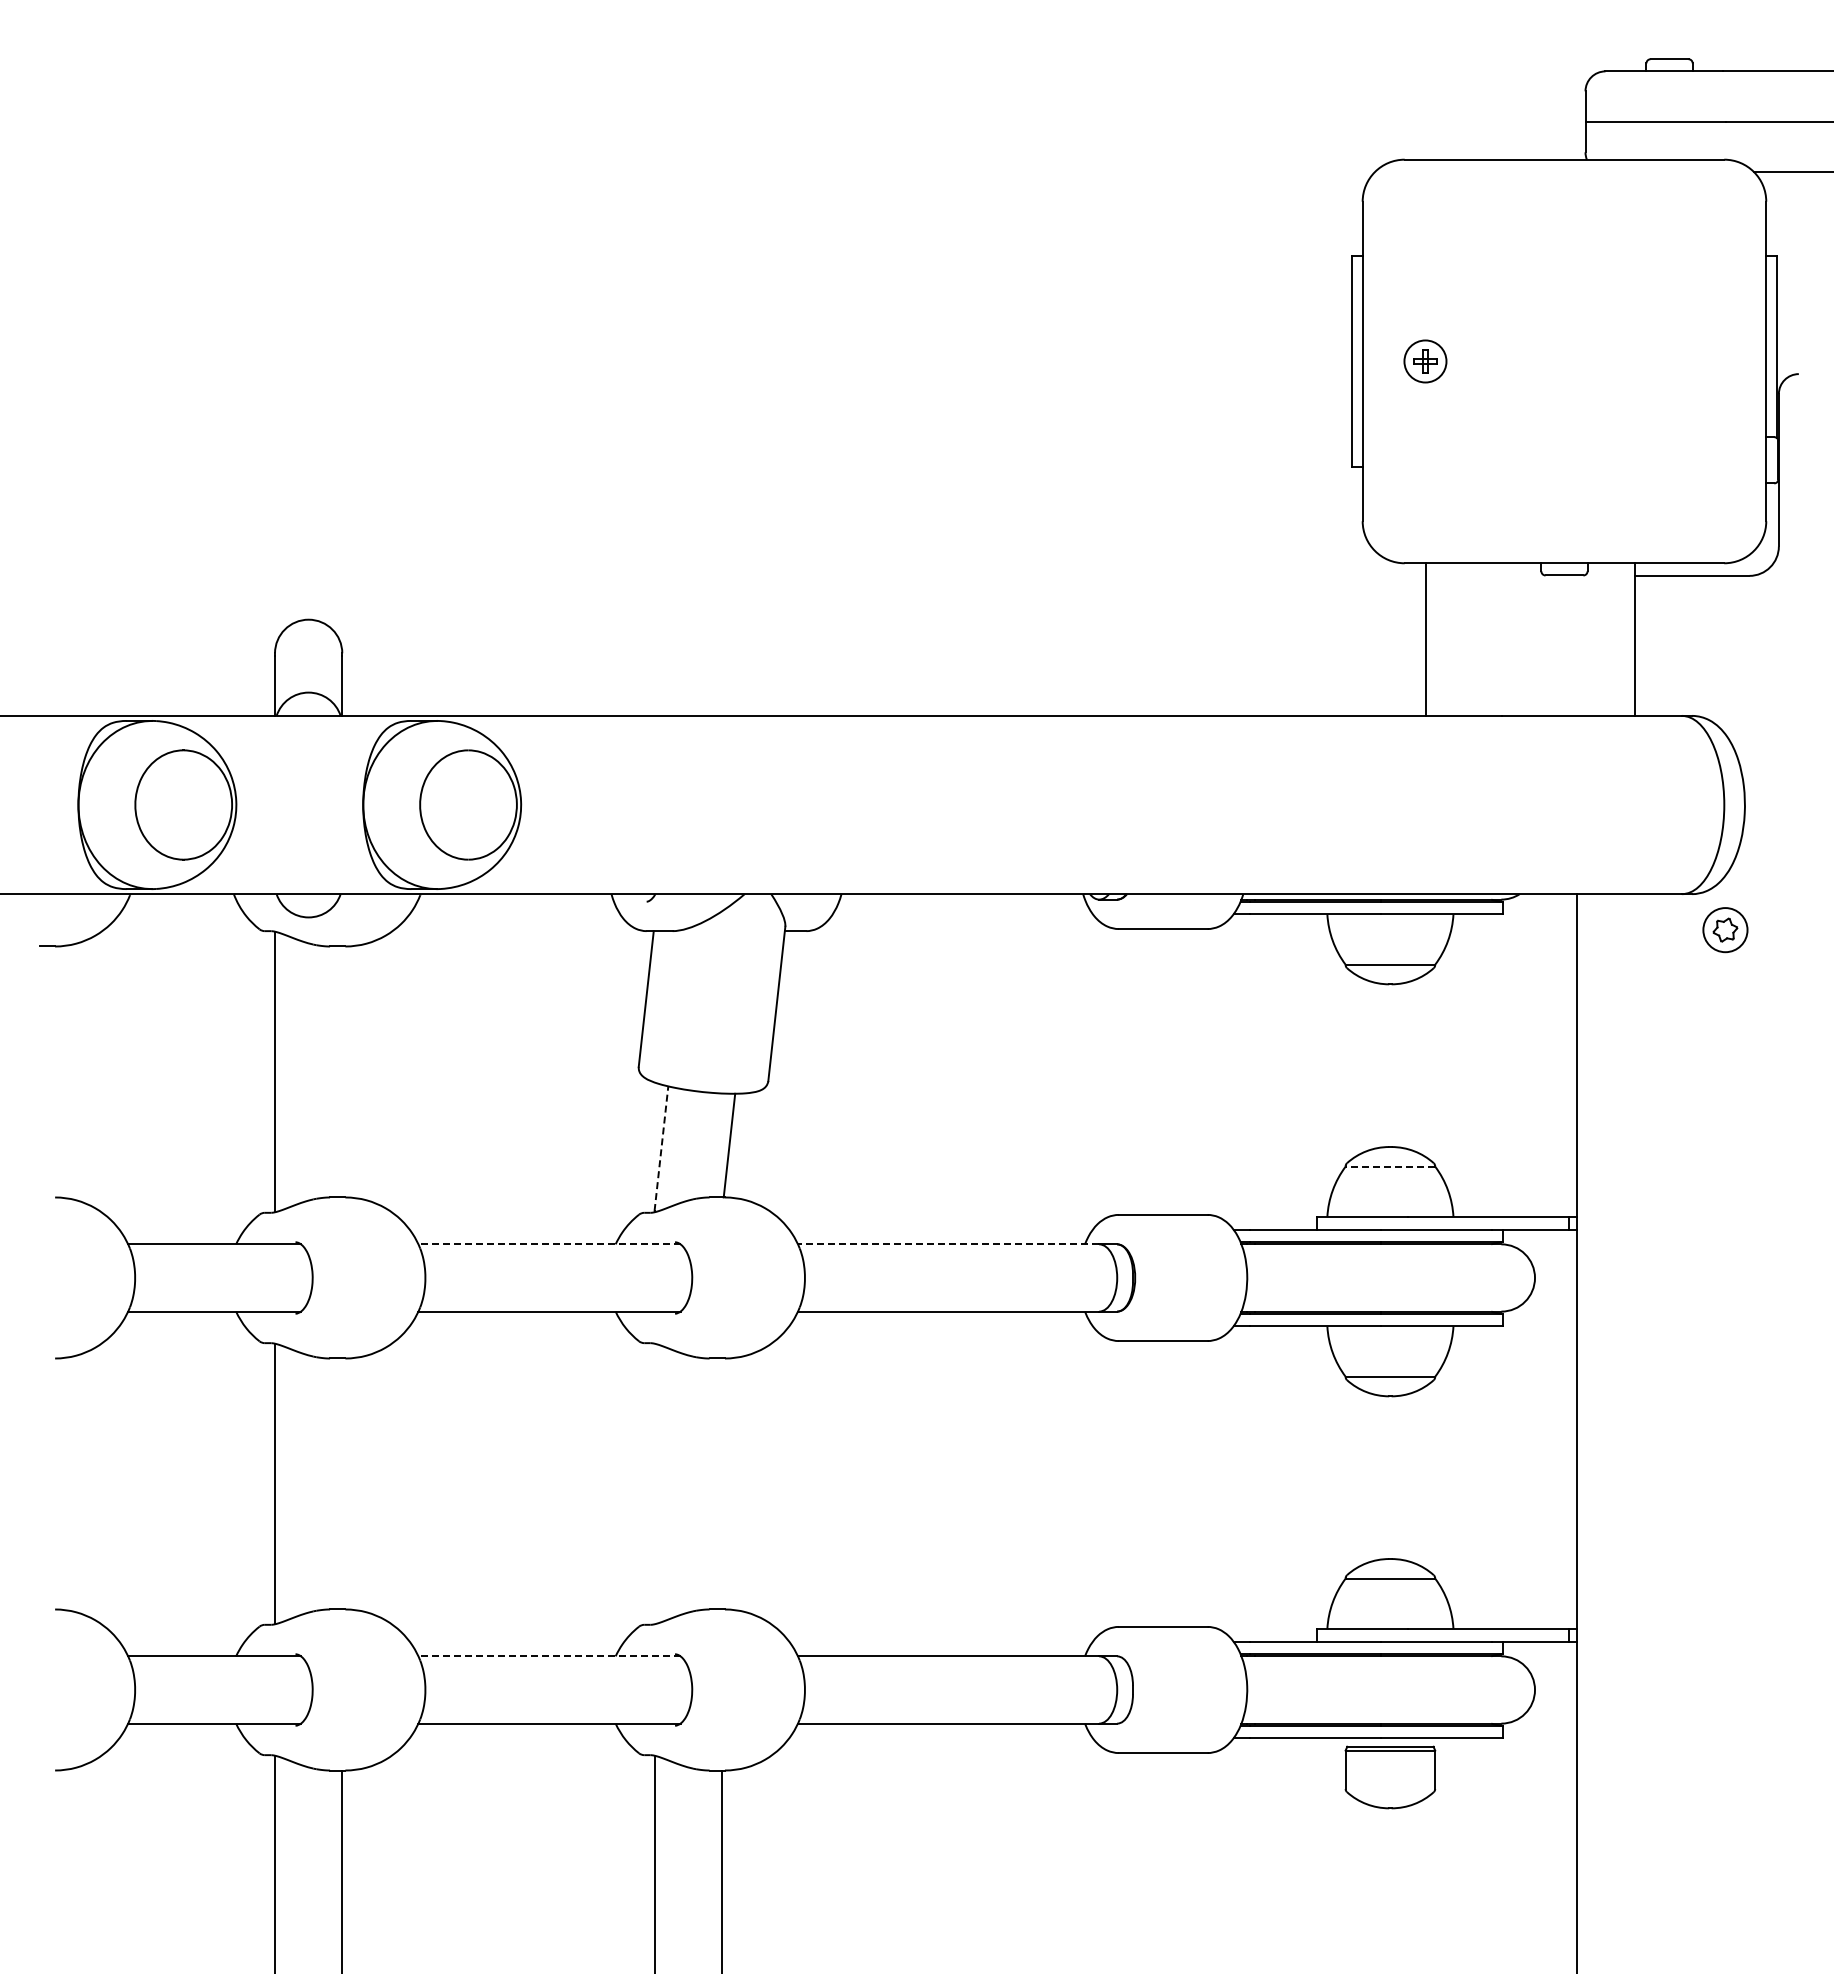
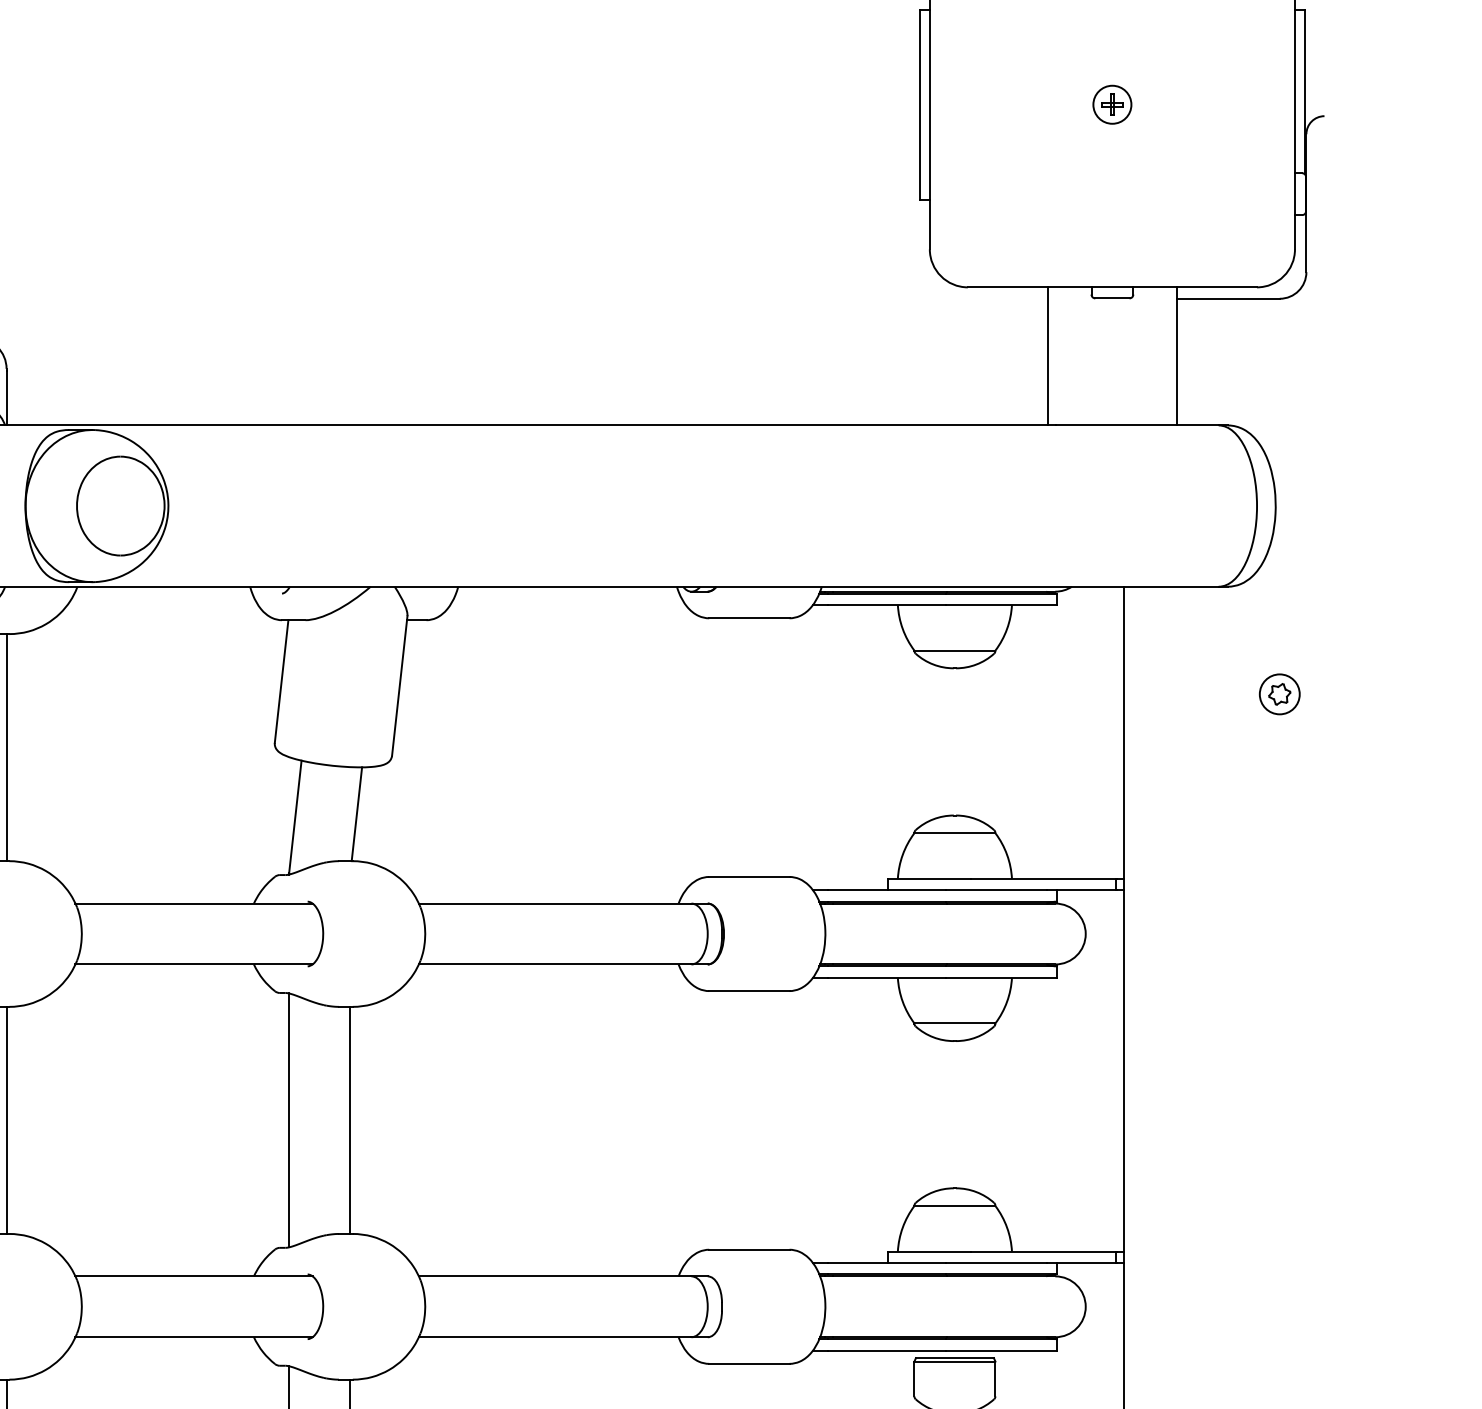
part: (1425, 361) -> (1112, 104), moved
line: (1425, 639) -> (1048, 356), moved
part: (1725, 930) -> (1279, 694), moved
line: (342, 1071) -> (6, 747), added
line: (661, 1148) -> (295, 816), dashed -> solid
line: (1390, 1166) -> (955, 833), dashed -> solid
line: (549, 1244) -> (194, 903), dashed -> solid
line: (948, 1244) -> (555, 903), dashed -> solid
line: (342, 1483) -> (6, 1119), added
line: (654, 1483) -> (289, 1119), added
line: (721, 1483) -> (349, 1119), added
line: (549, 1656) -> (194, 1276), dashed -> solid

